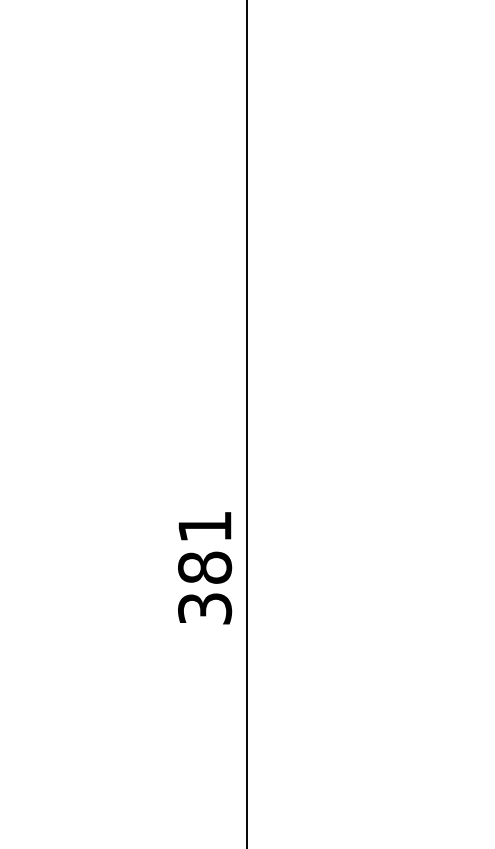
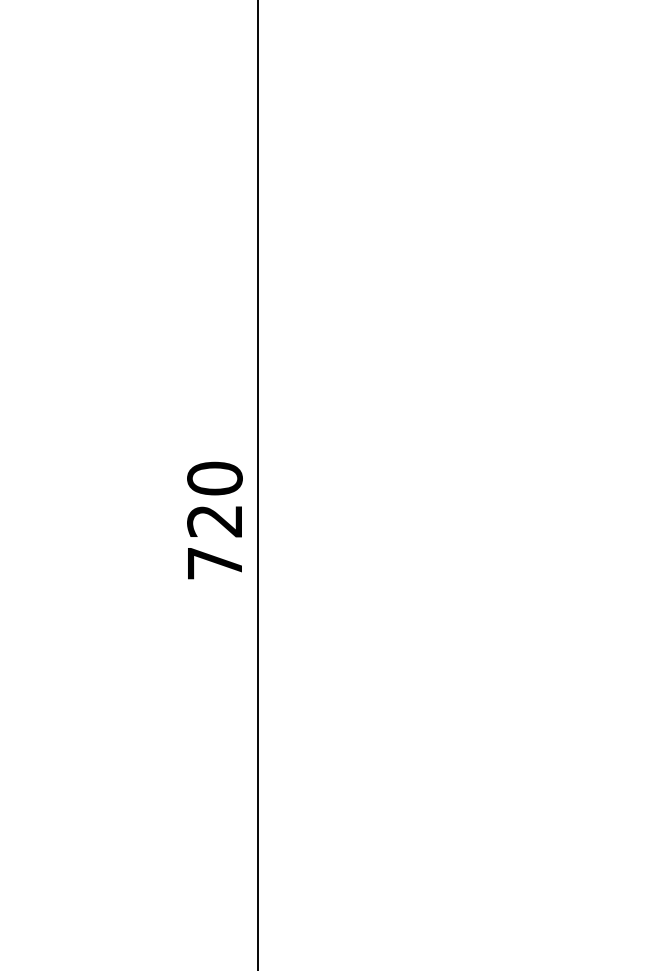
text: (204, 567) -> (214, 520), 381 -> 720

